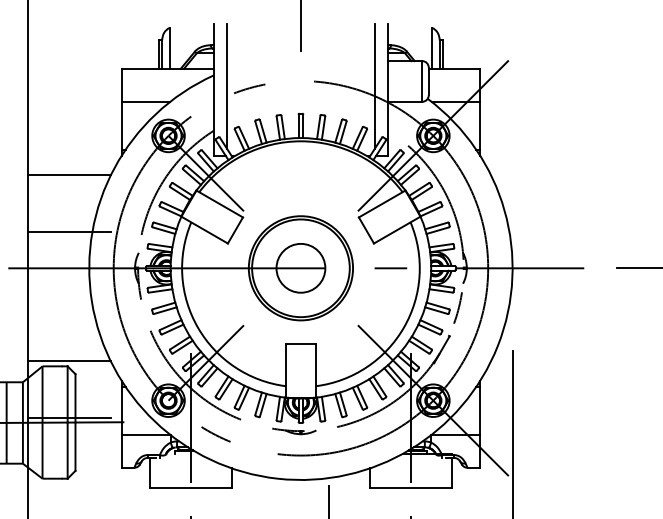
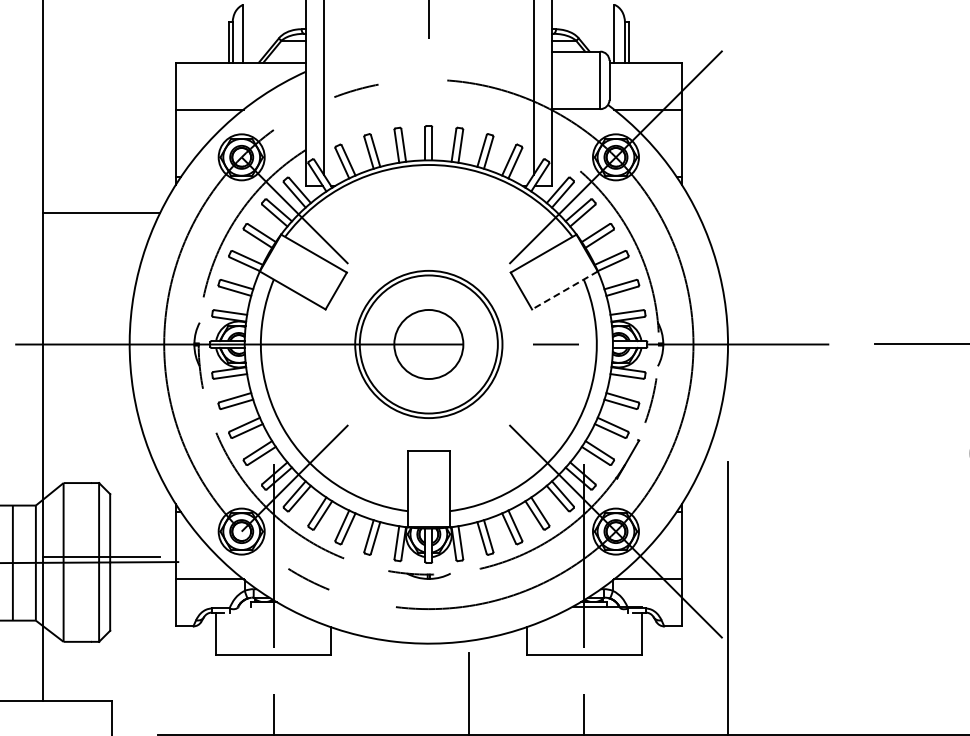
line: (396, 230) -> (564, 290), solid -> dashed
line: (69, 232) -> (101, 293), removed
line: (69, 361) -> (101, 476), removed

